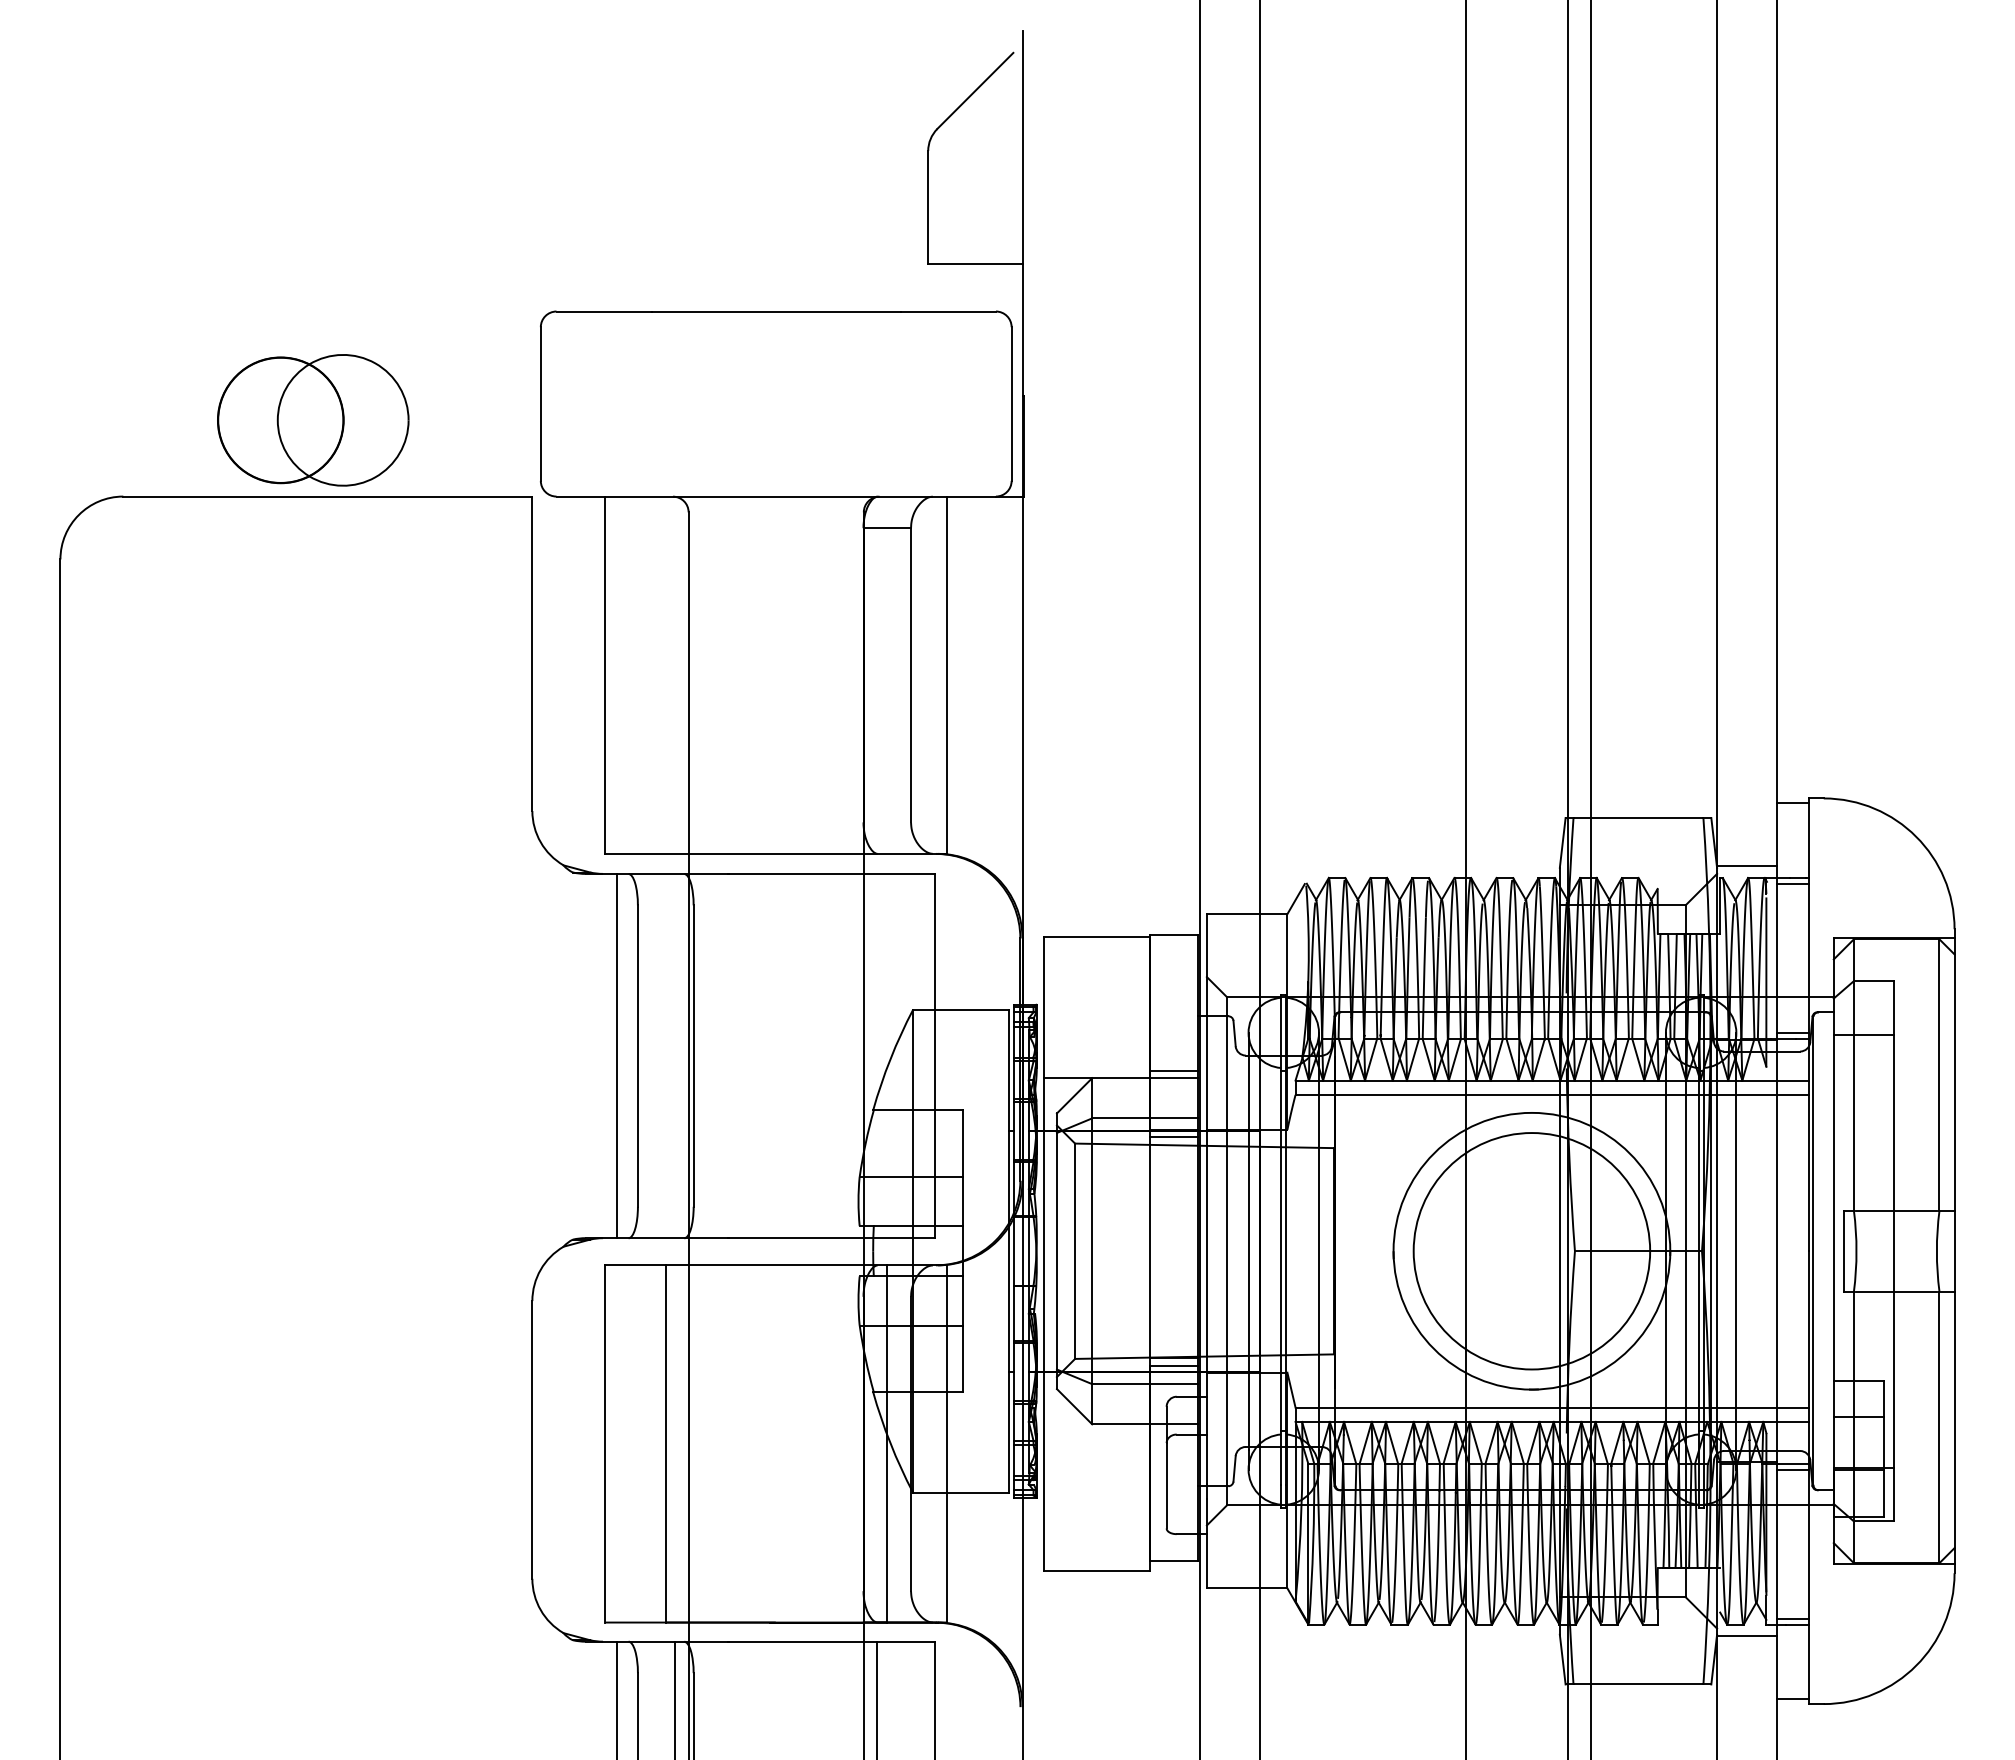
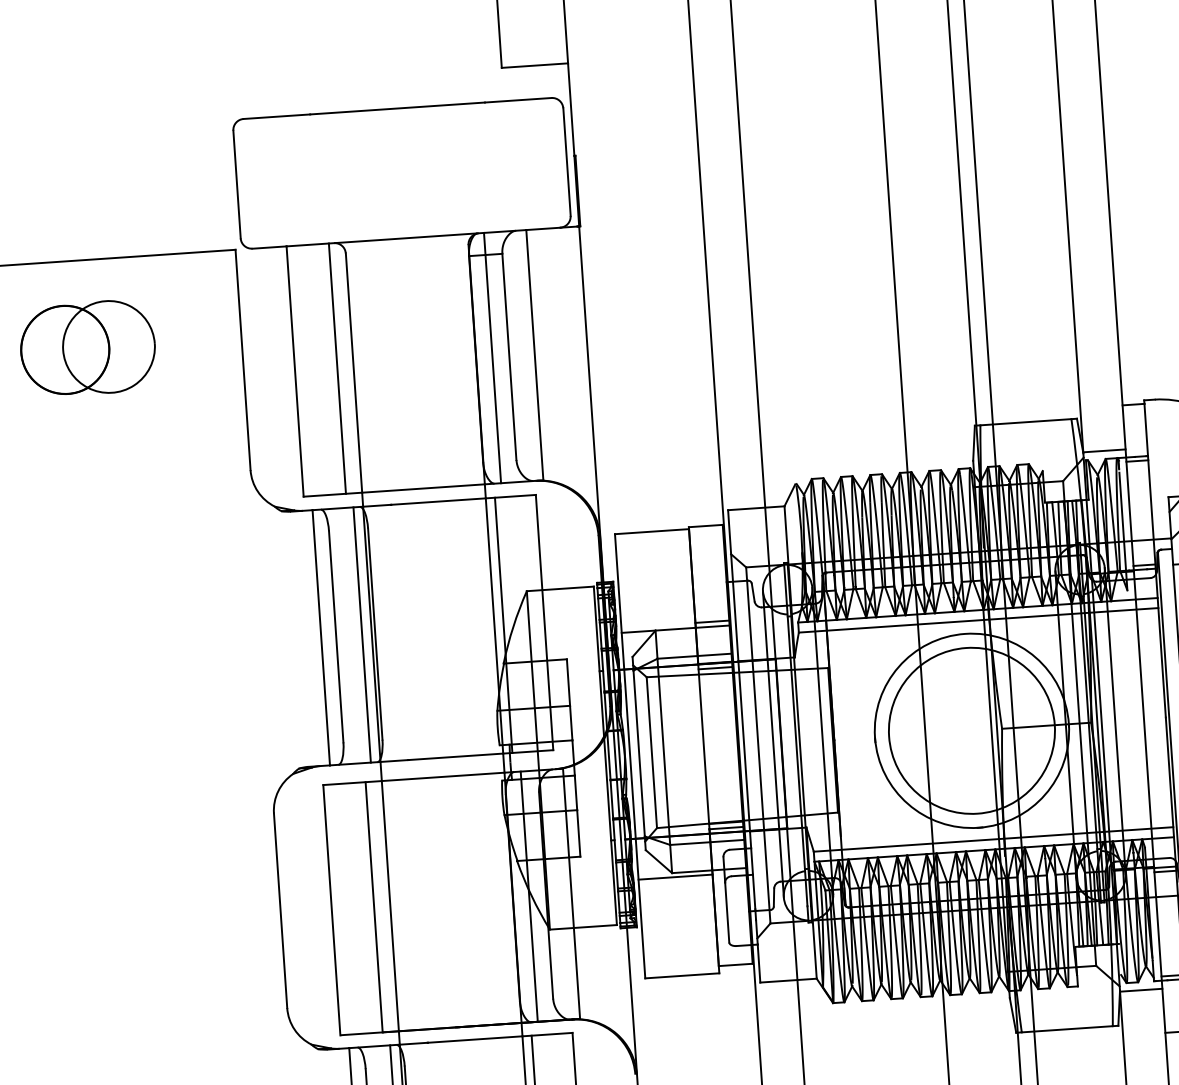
part: (313, 420) -> (88, 348), moved
line: (665, 674) -> (337, 368), added
line: (886, 674) -> (492, 357), added
line: (674, 1055) -> (361, 634), added
line: (876, 1055) -> (503, 624), added
line: (1096, 1430) -> (675, 877), added

